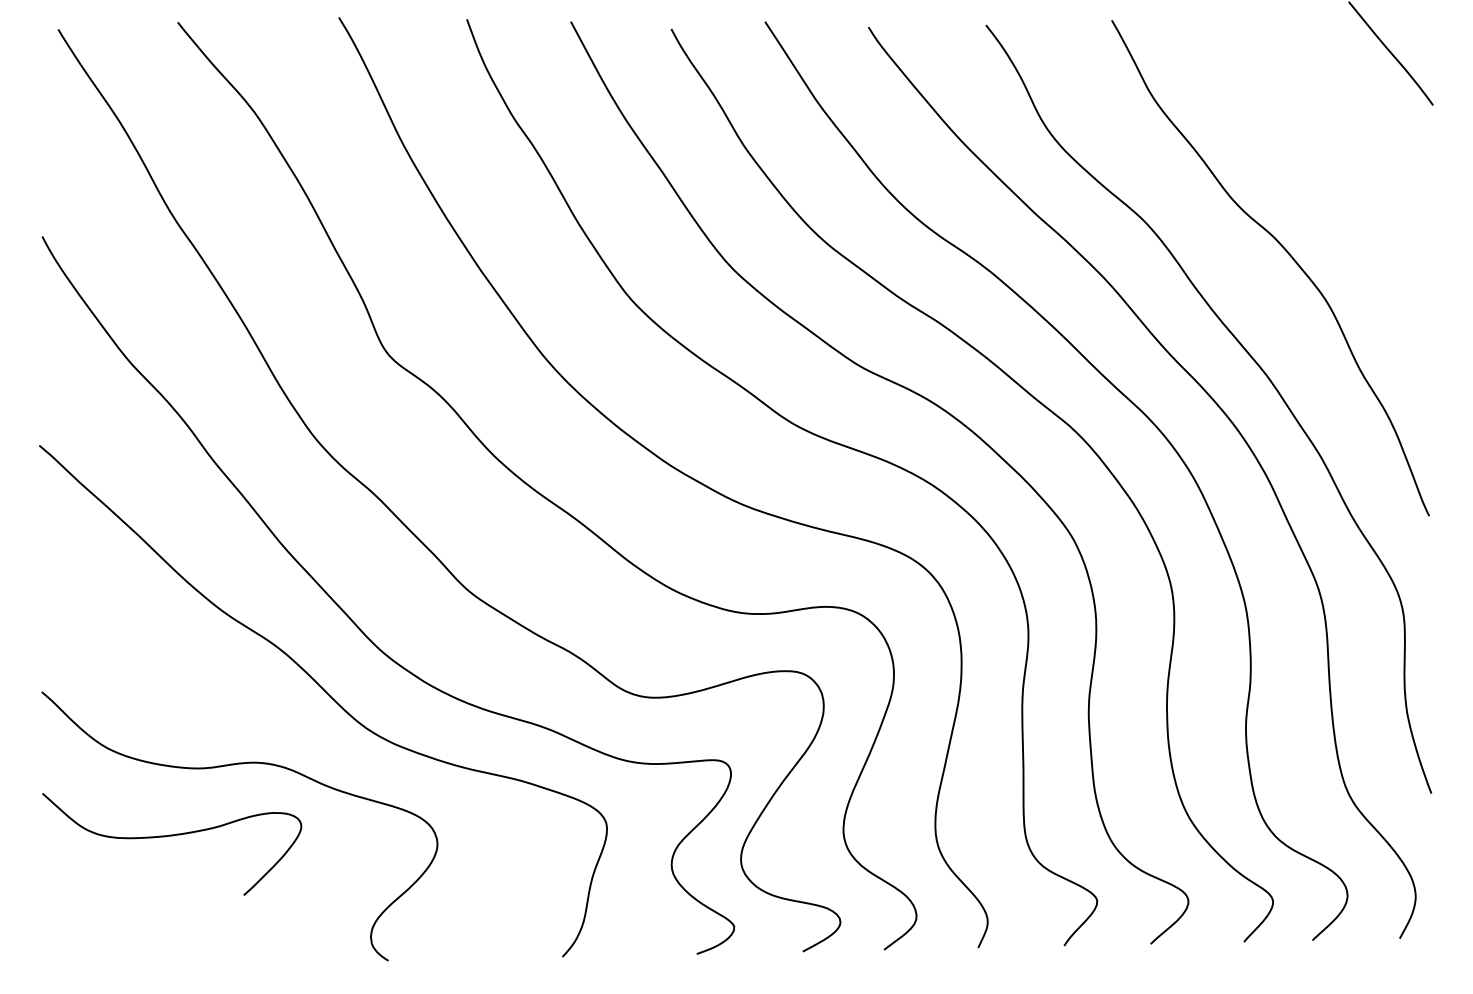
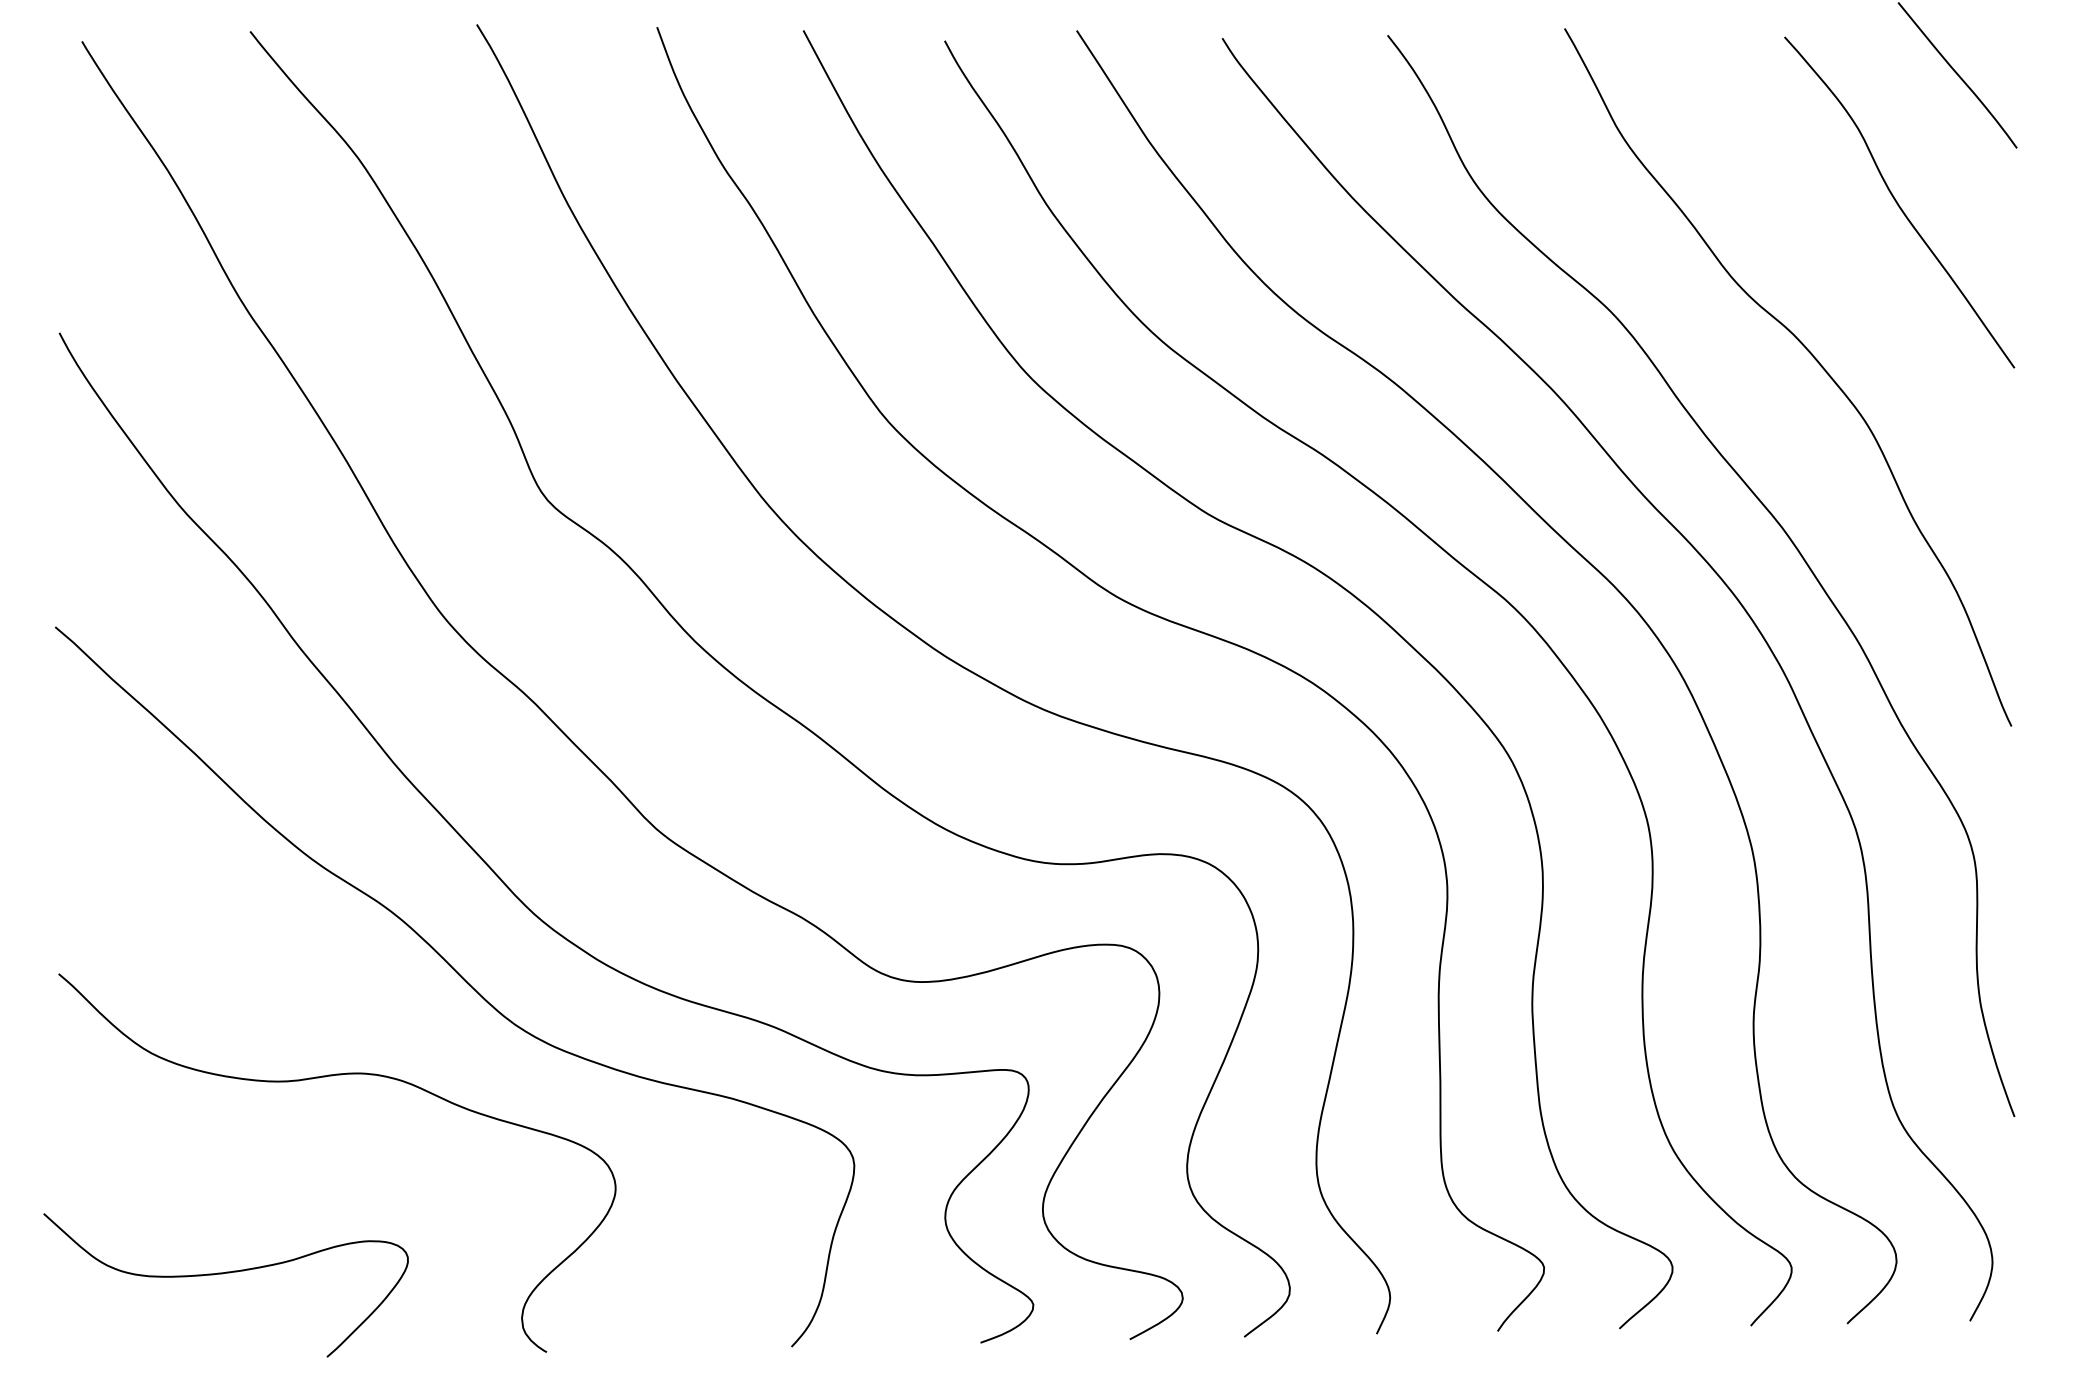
curve: (1348, 144) -> (1898, 203), added
curve: (169, 836) -> (222, 1274), moved

